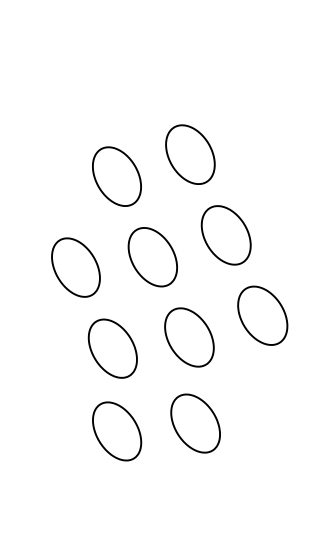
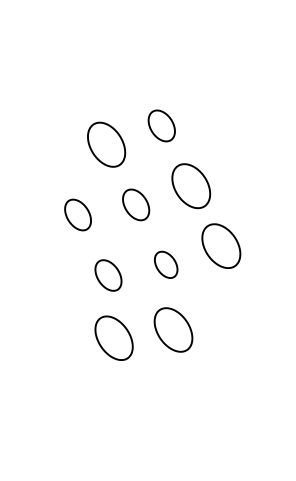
part: (190, 154) -> (161, 125), size x0.7
part: (151, 256) -> (135, 204), size x0.7
part: (75, 266) -> (77, 214), size x0.7
part: (188, 337) -> (165, 264), size x0.6
part: (112, 348) -> (108, 275), size x0.7

